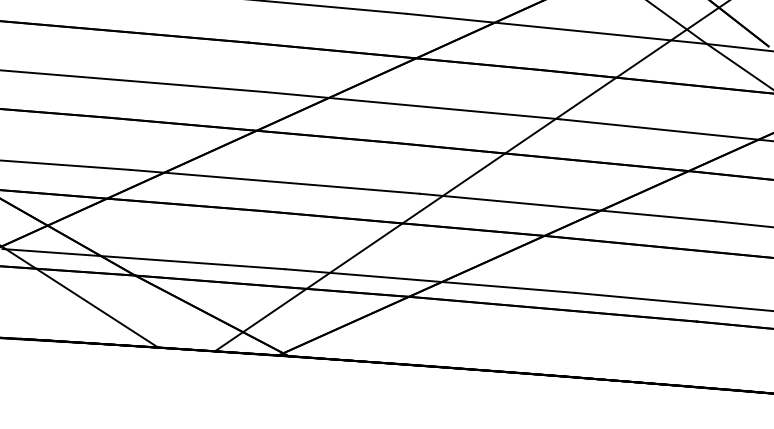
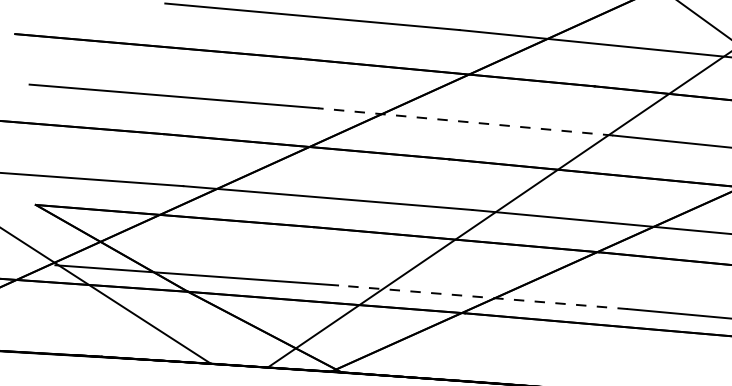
line: (412, 105) -> (465, 121), solid -> dashed
line: (429, 281) -> (482, 297), solid -> dashed

